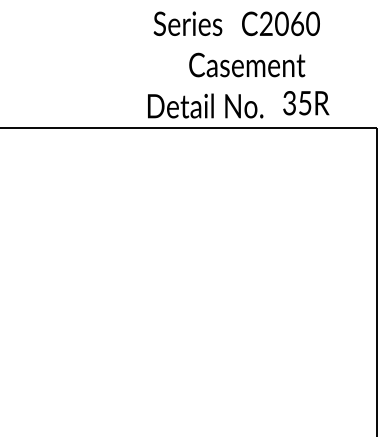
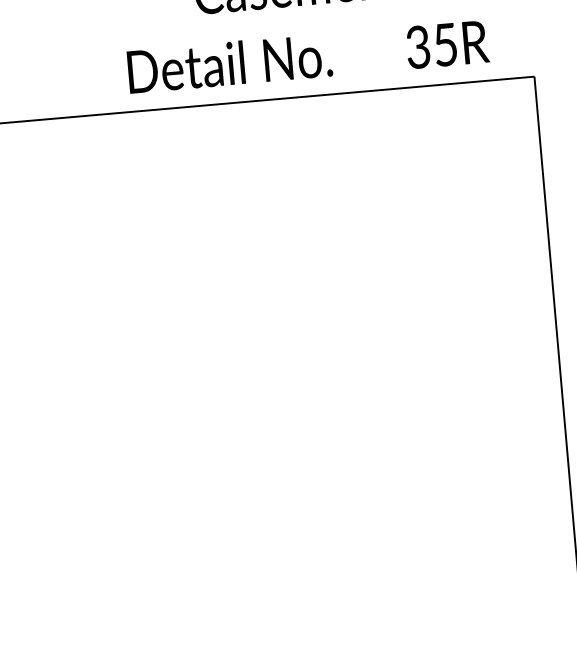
text: (306, 103) -> (448, 45), moved

